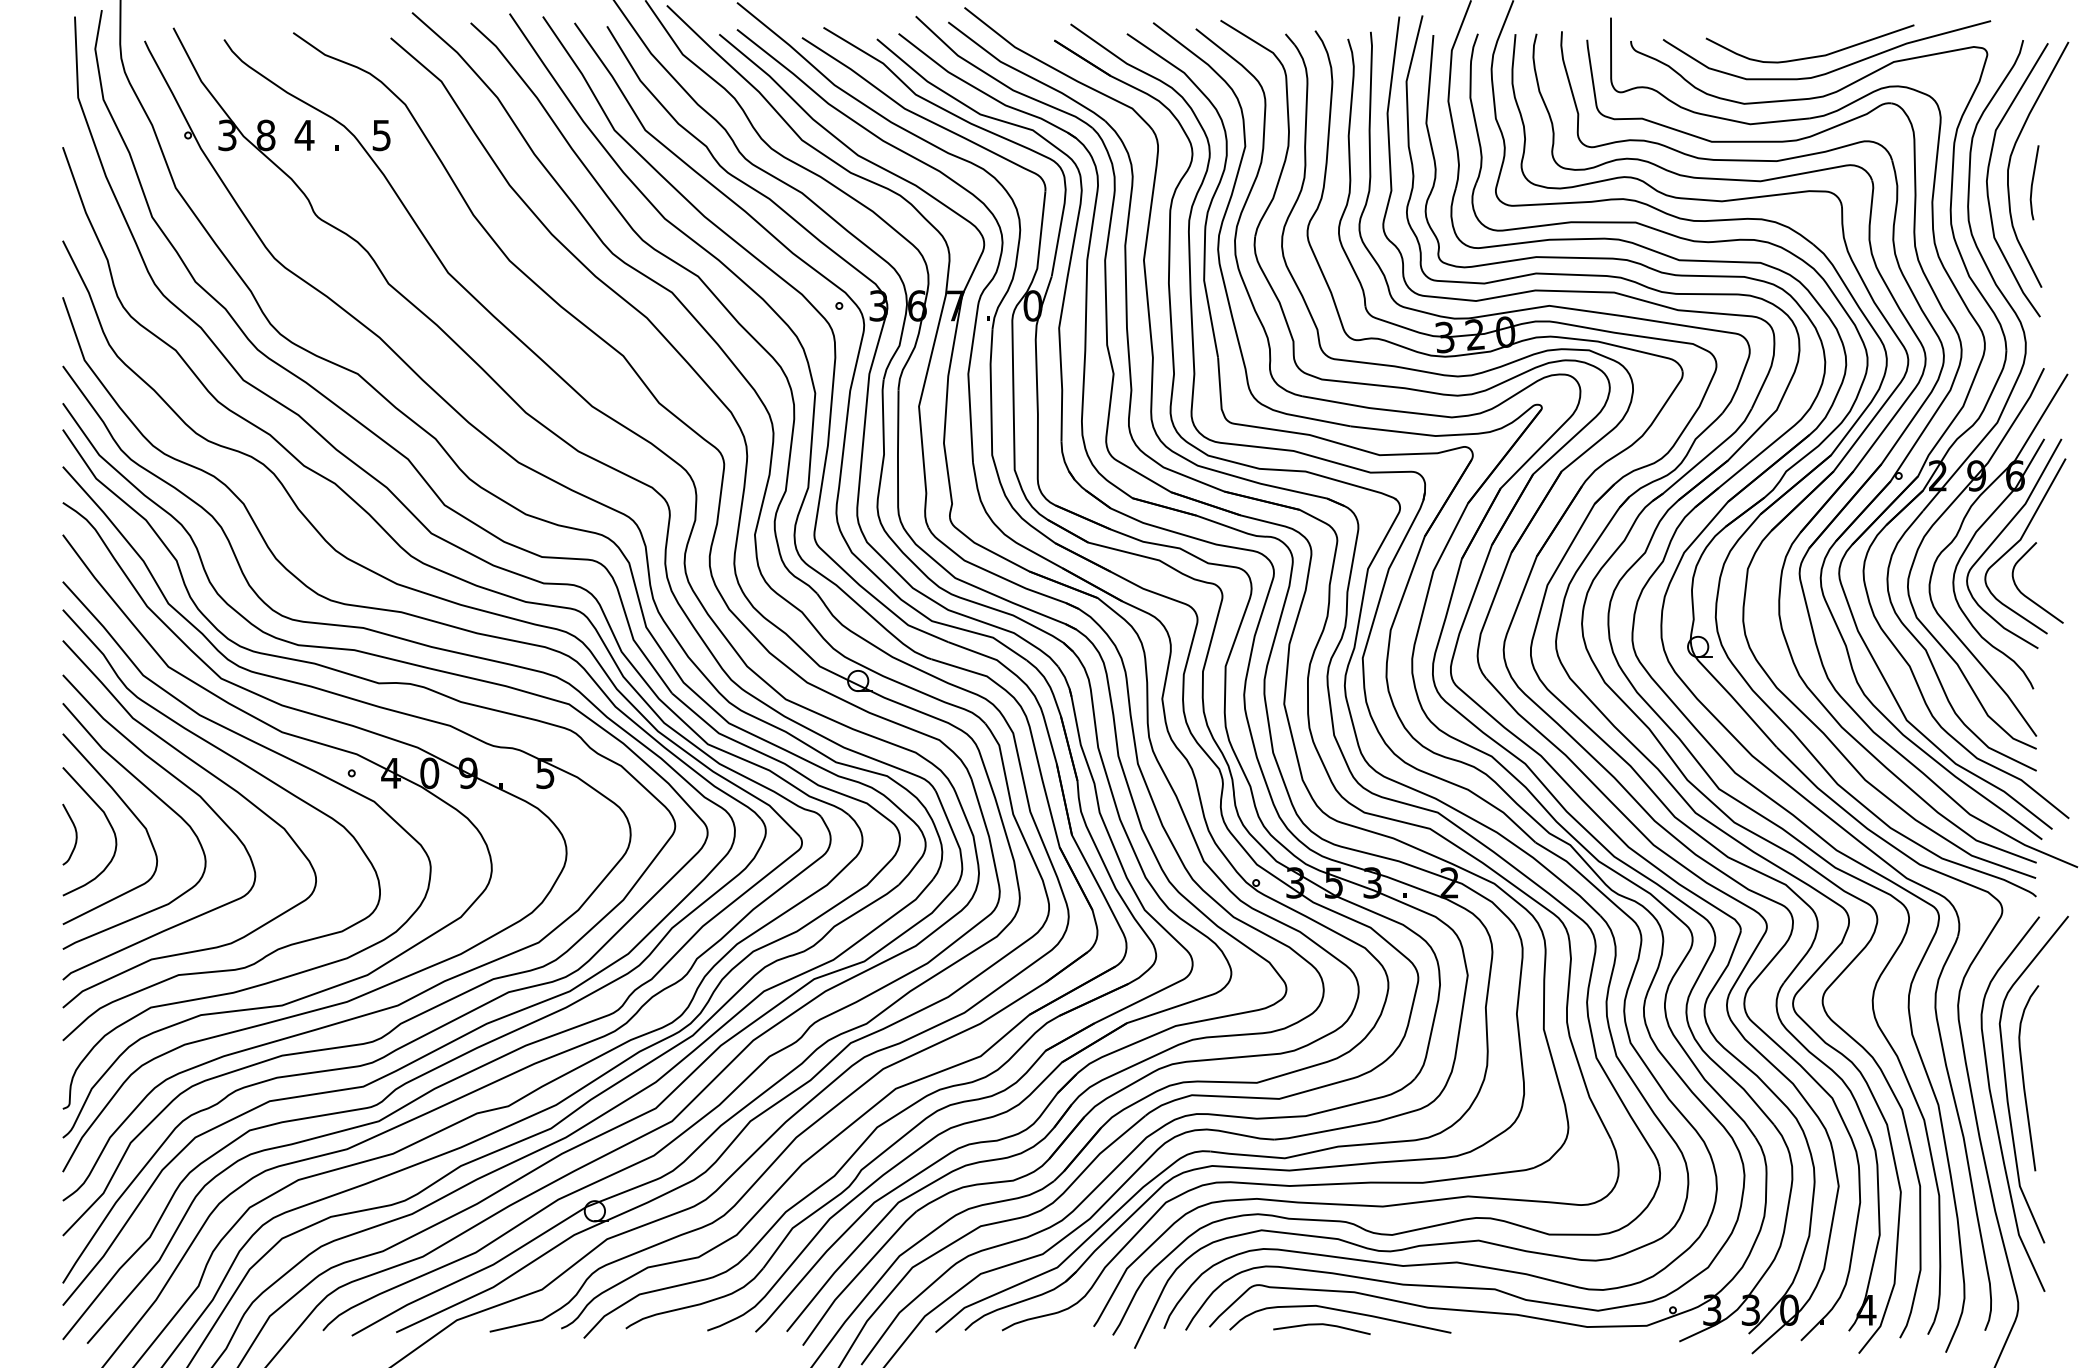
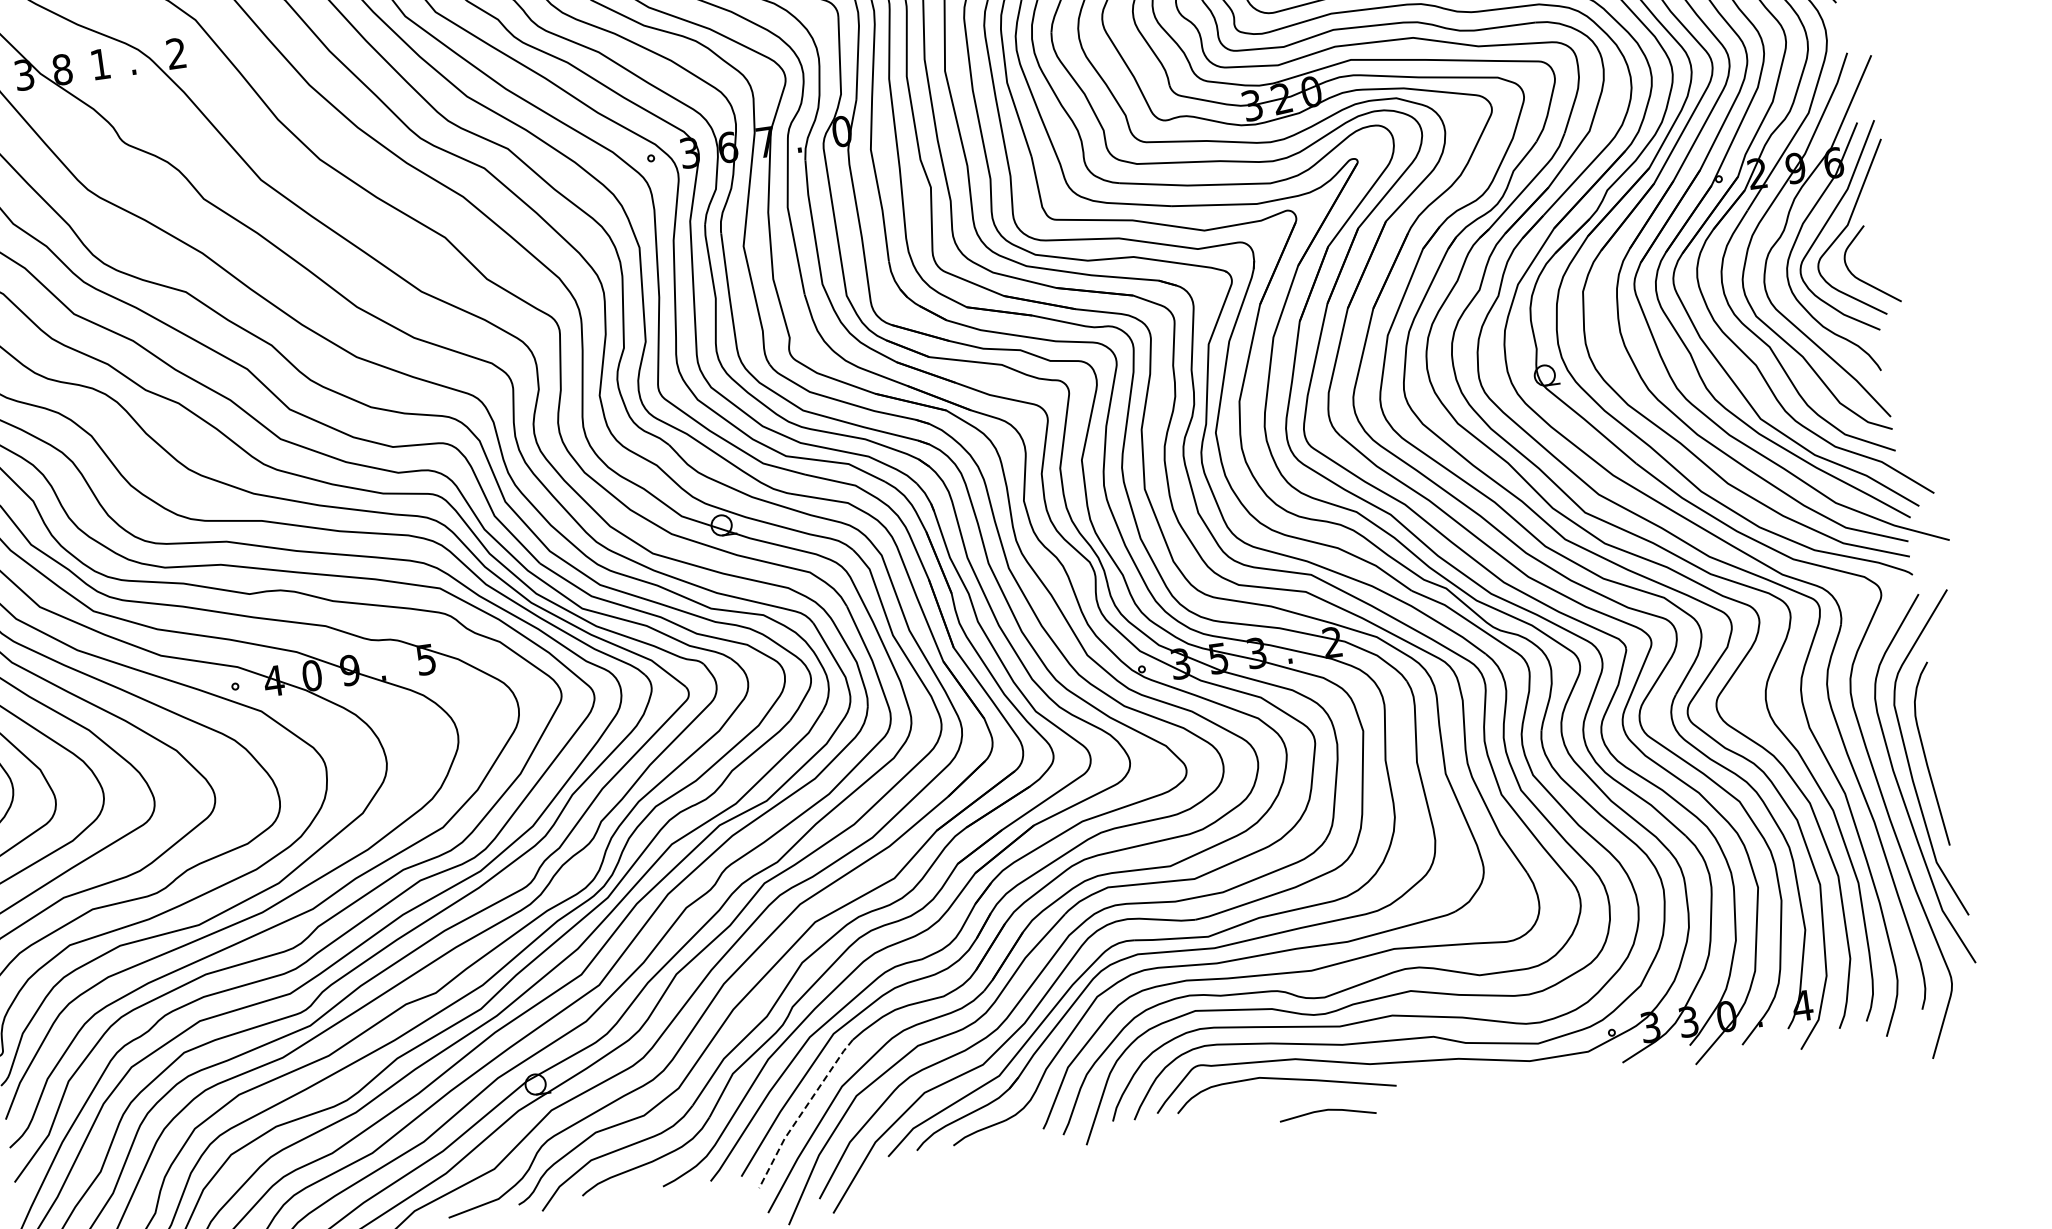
text: (304, 135) -> (100, 64), 4 -> 1
text: (381, 135) -> (176, 53), 5 -> 2
line: (857, 1275) -> (803, 1111), solid -> dashed
curve: (1321, 1325) -> (1326, 1111), moved

